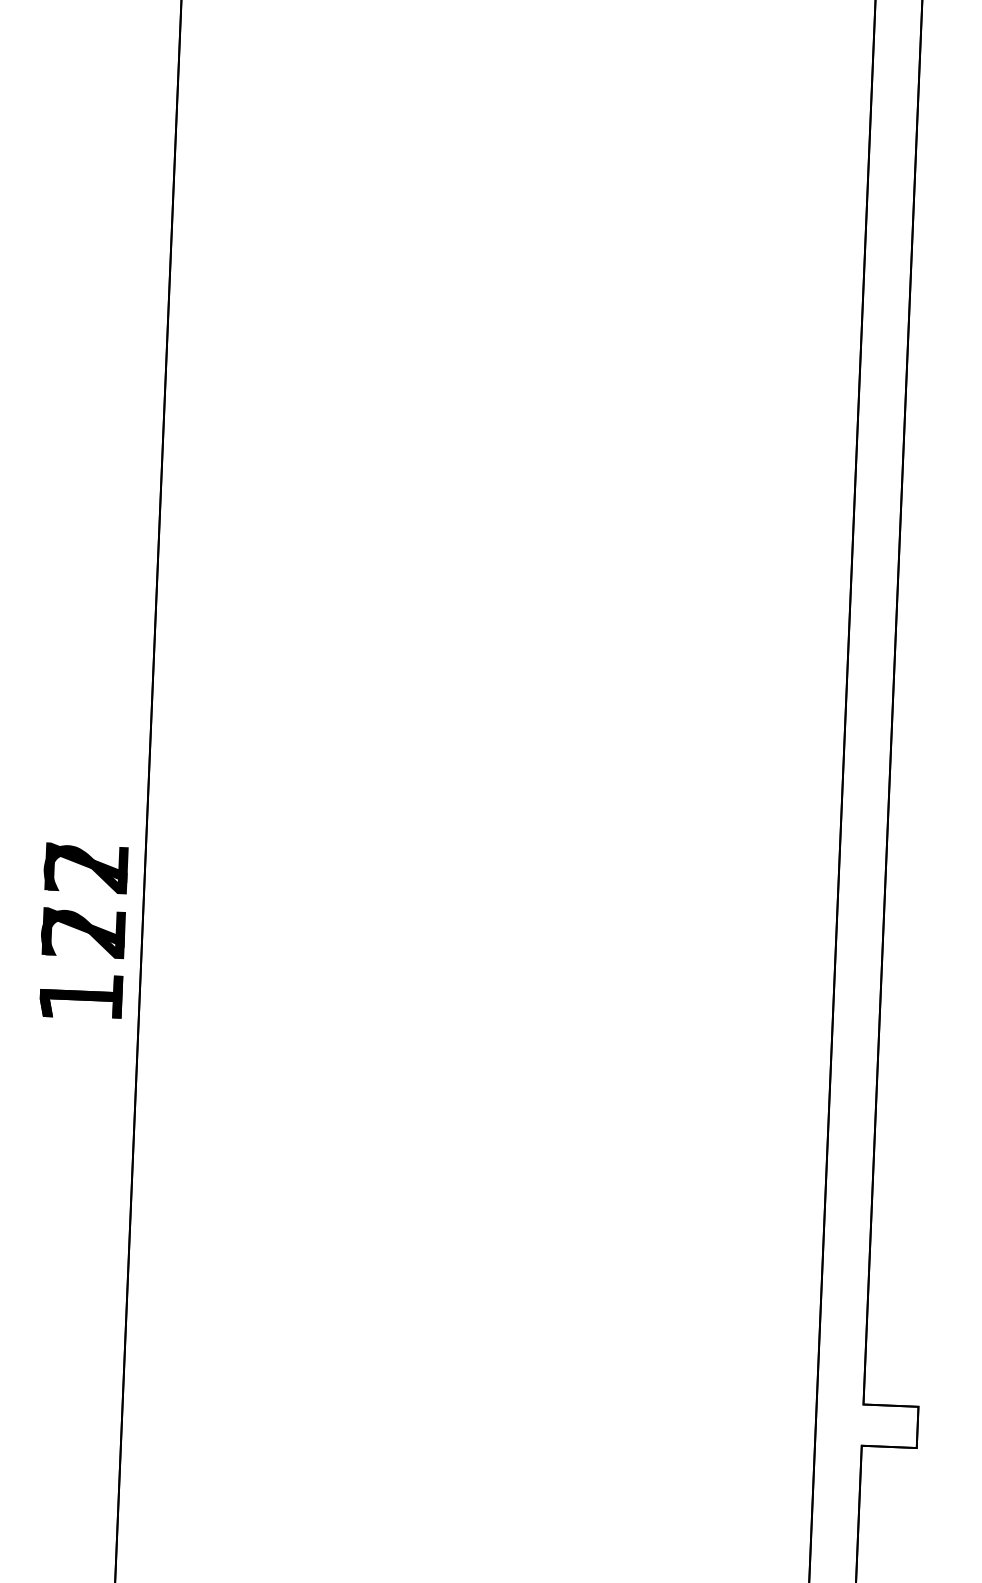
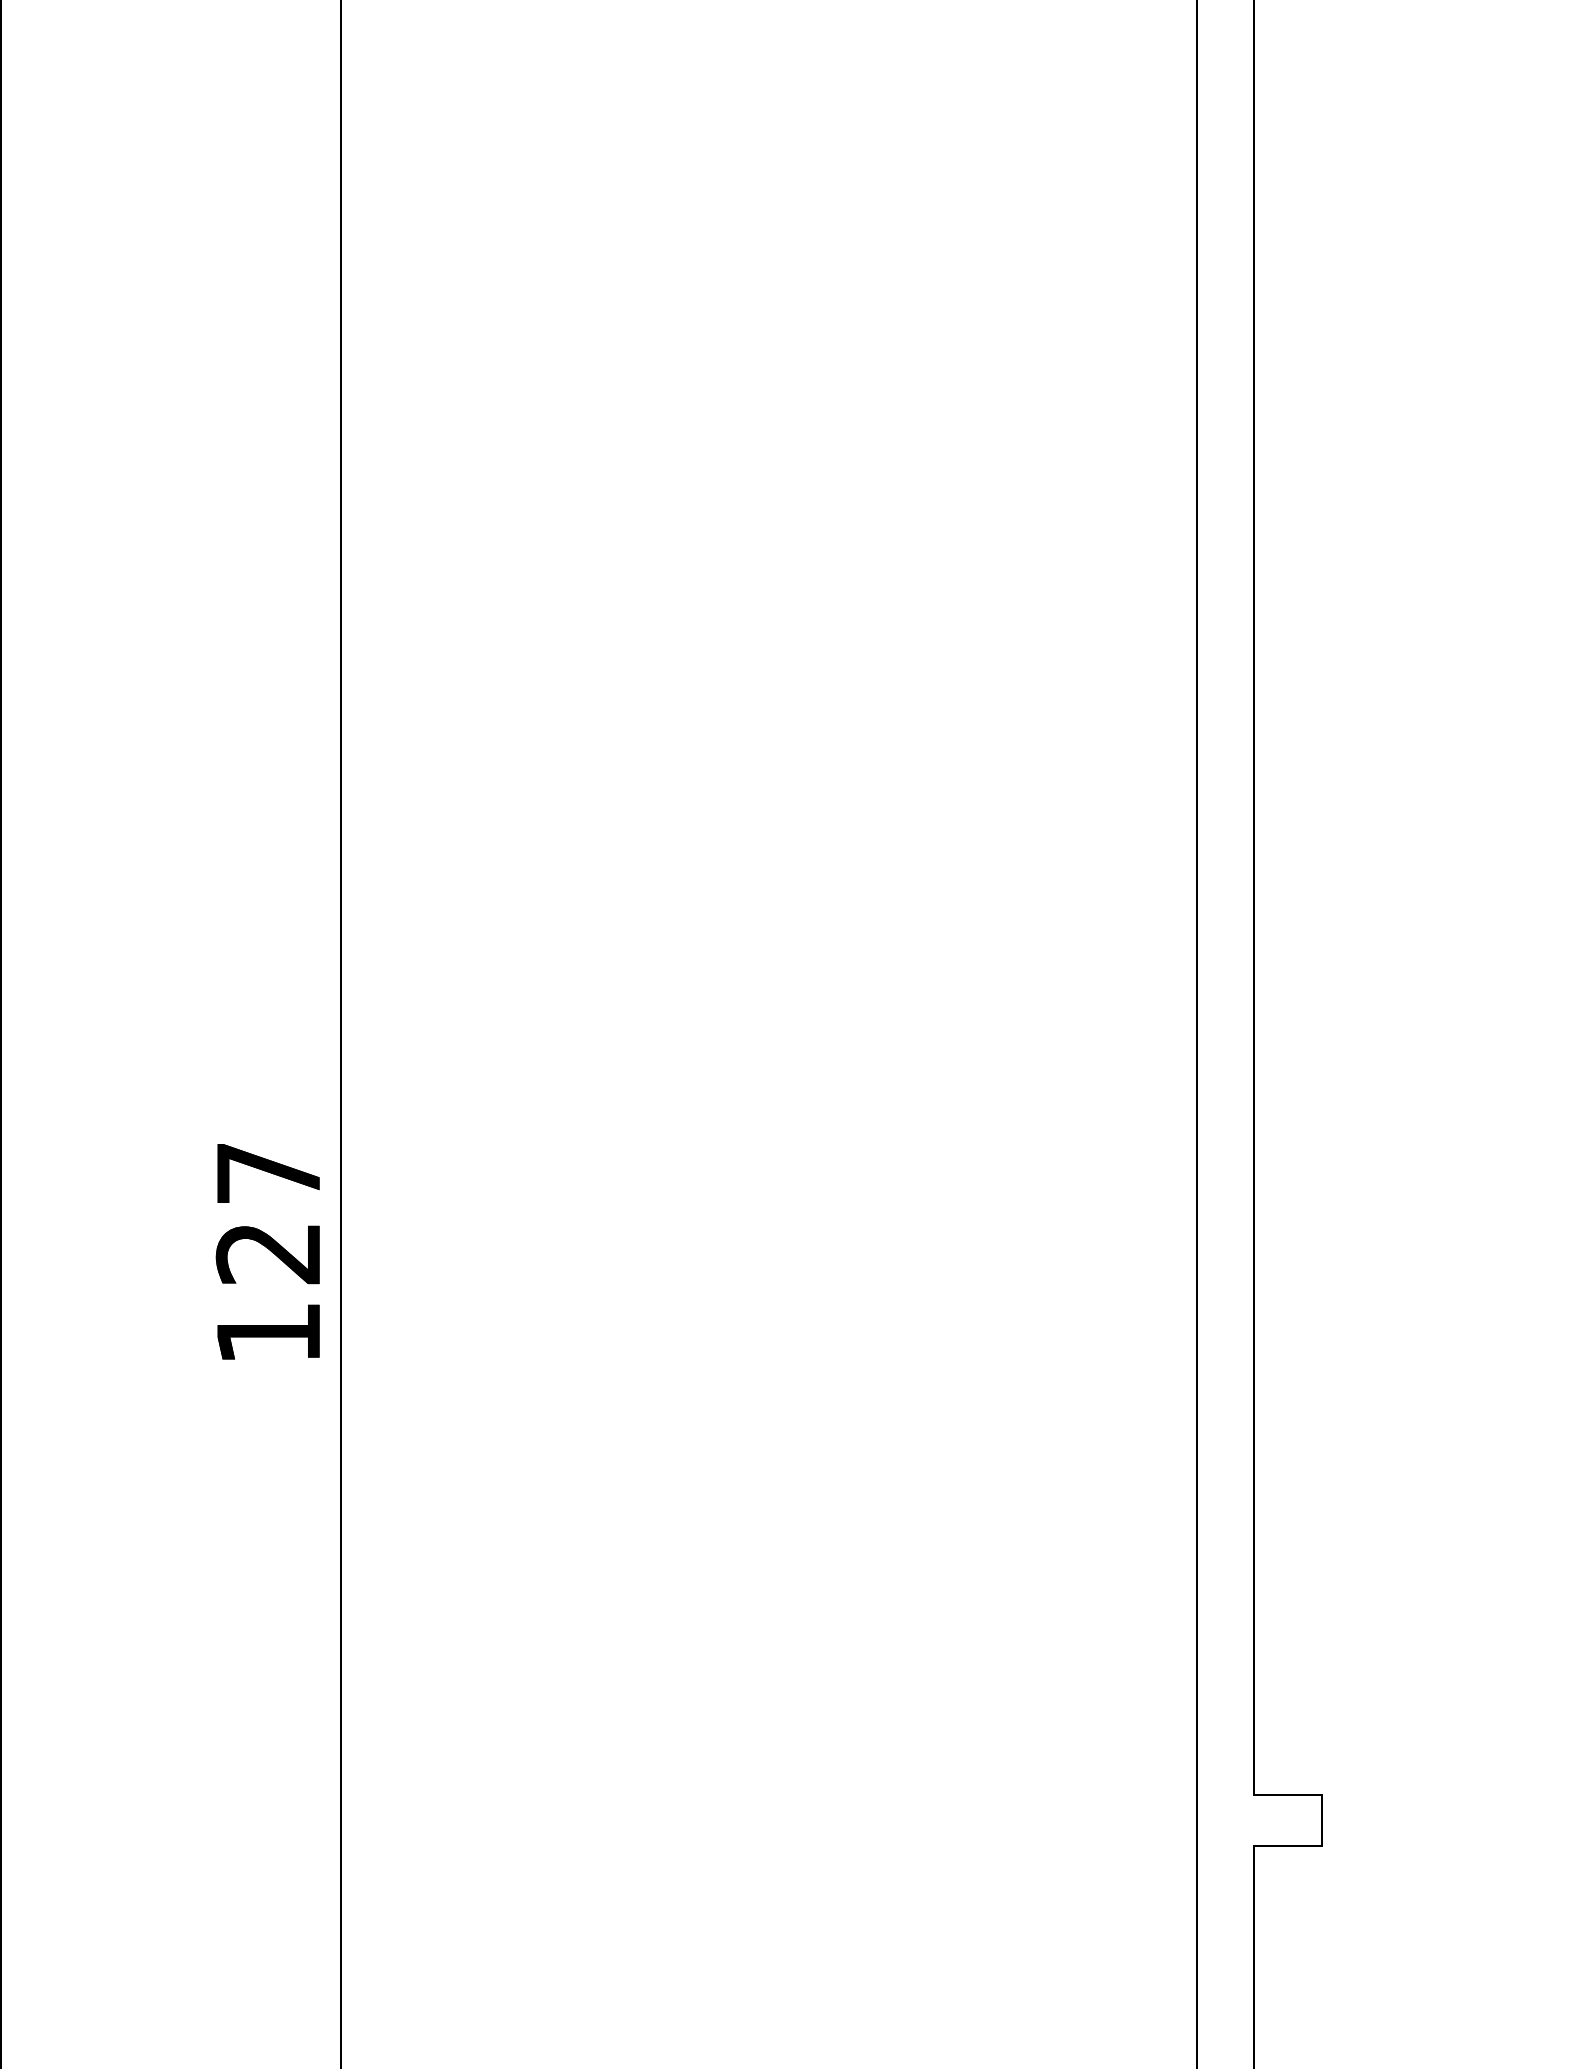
text: (84, 900) -> (267, 1213), 172 -> 127

